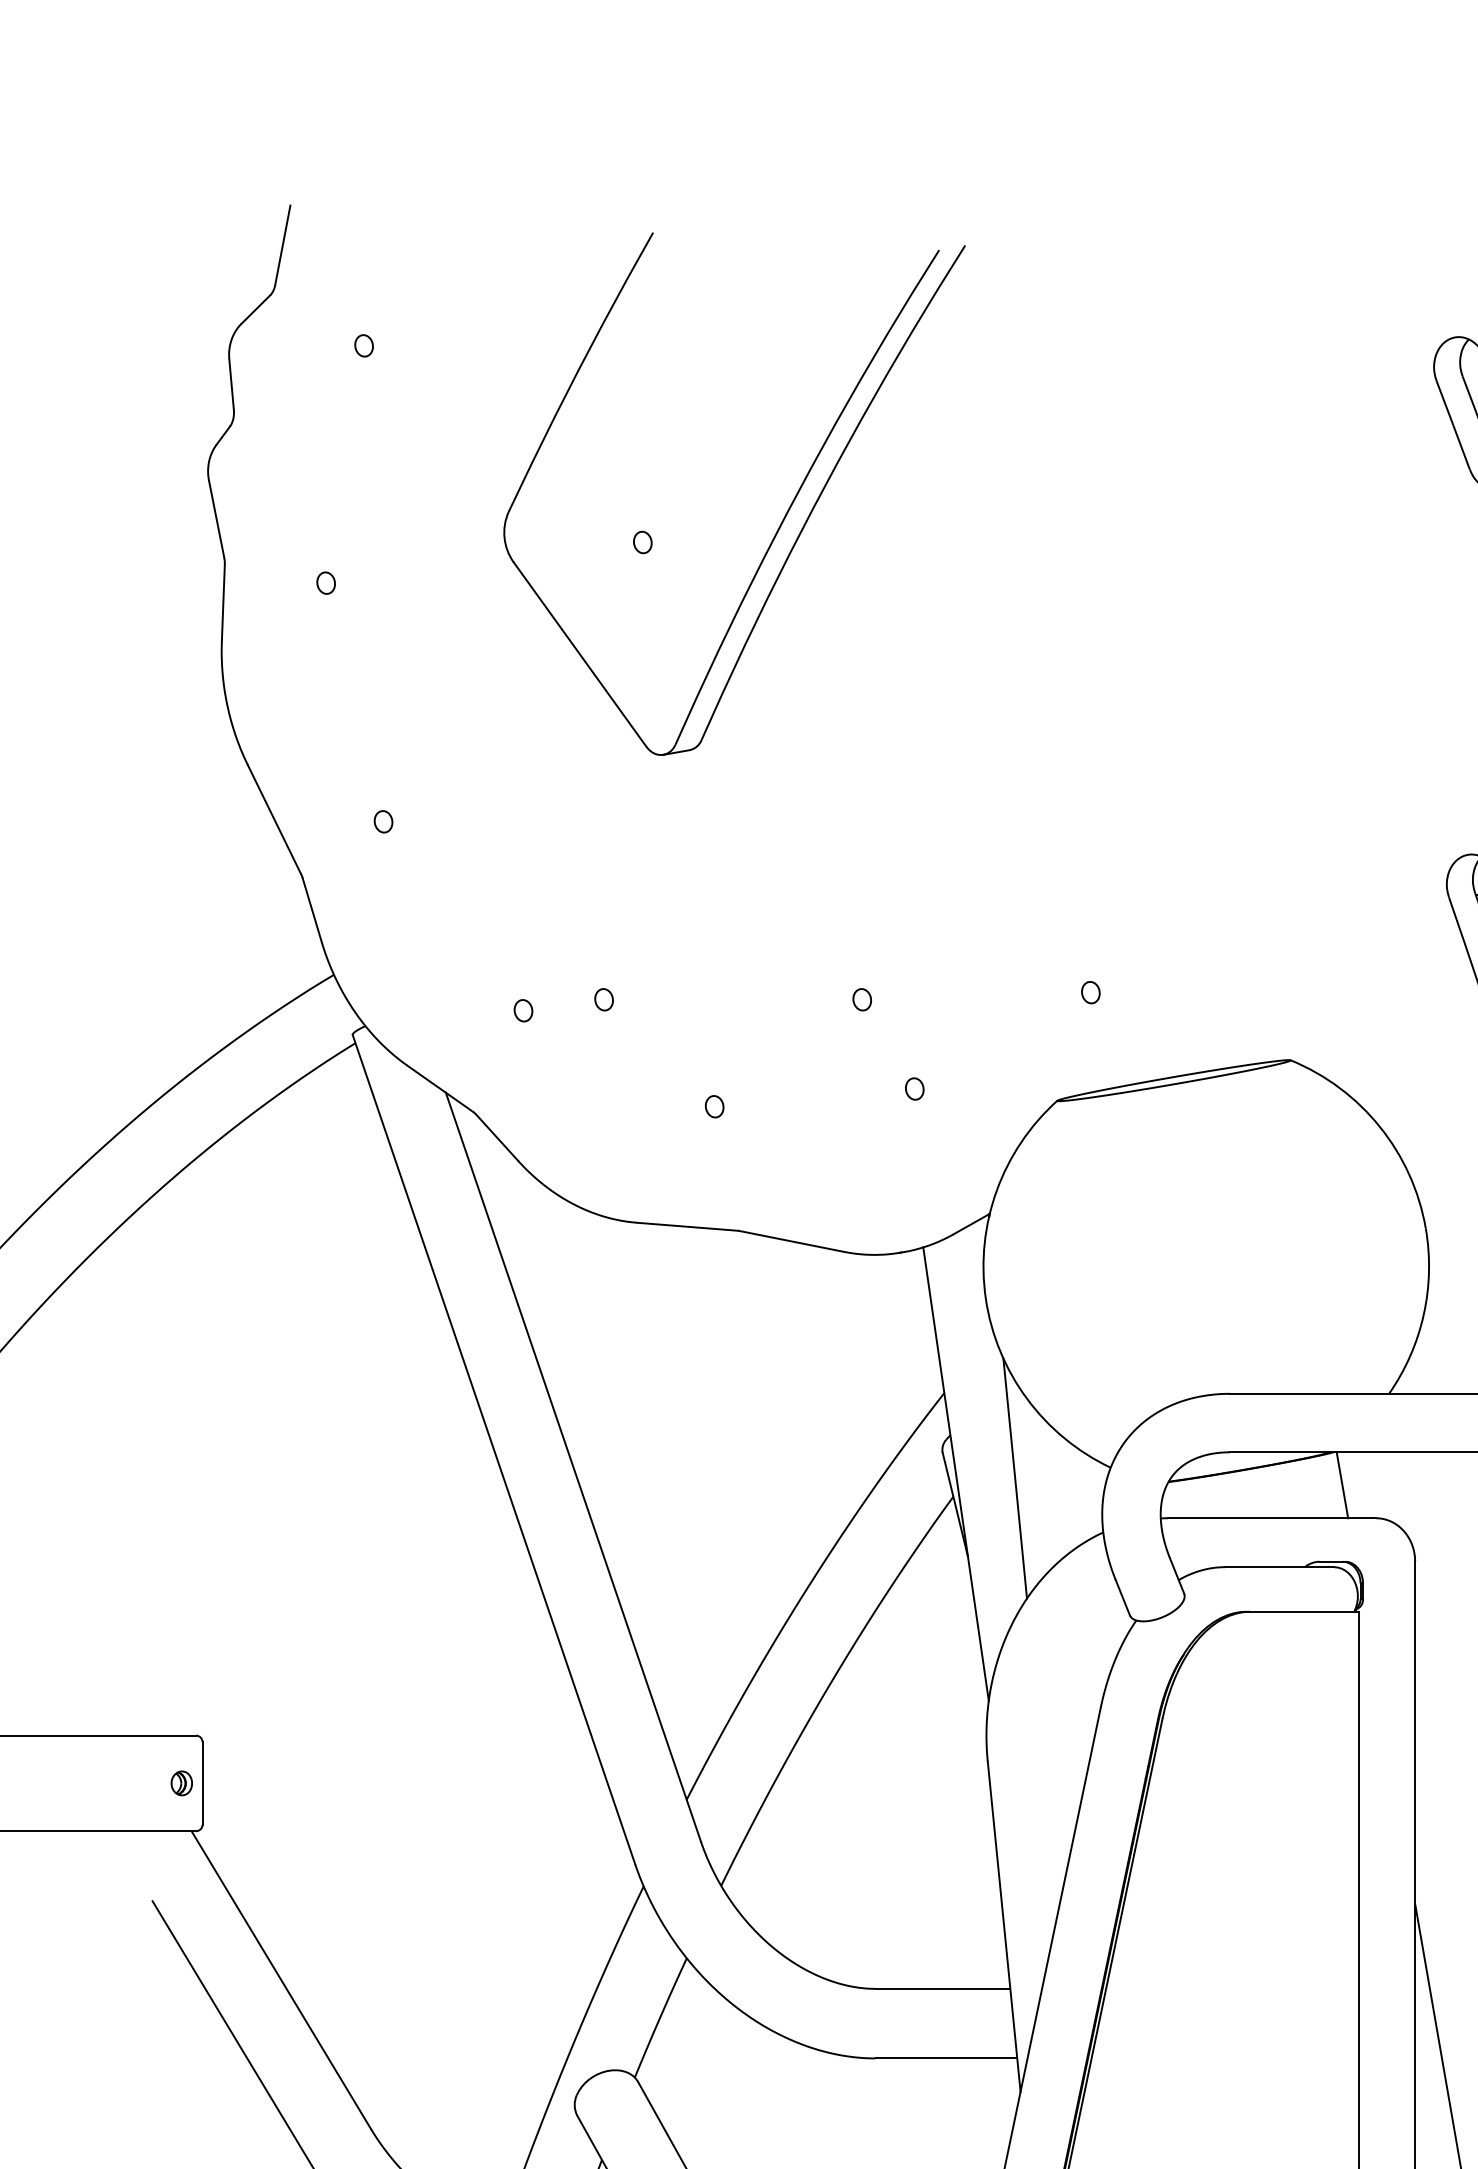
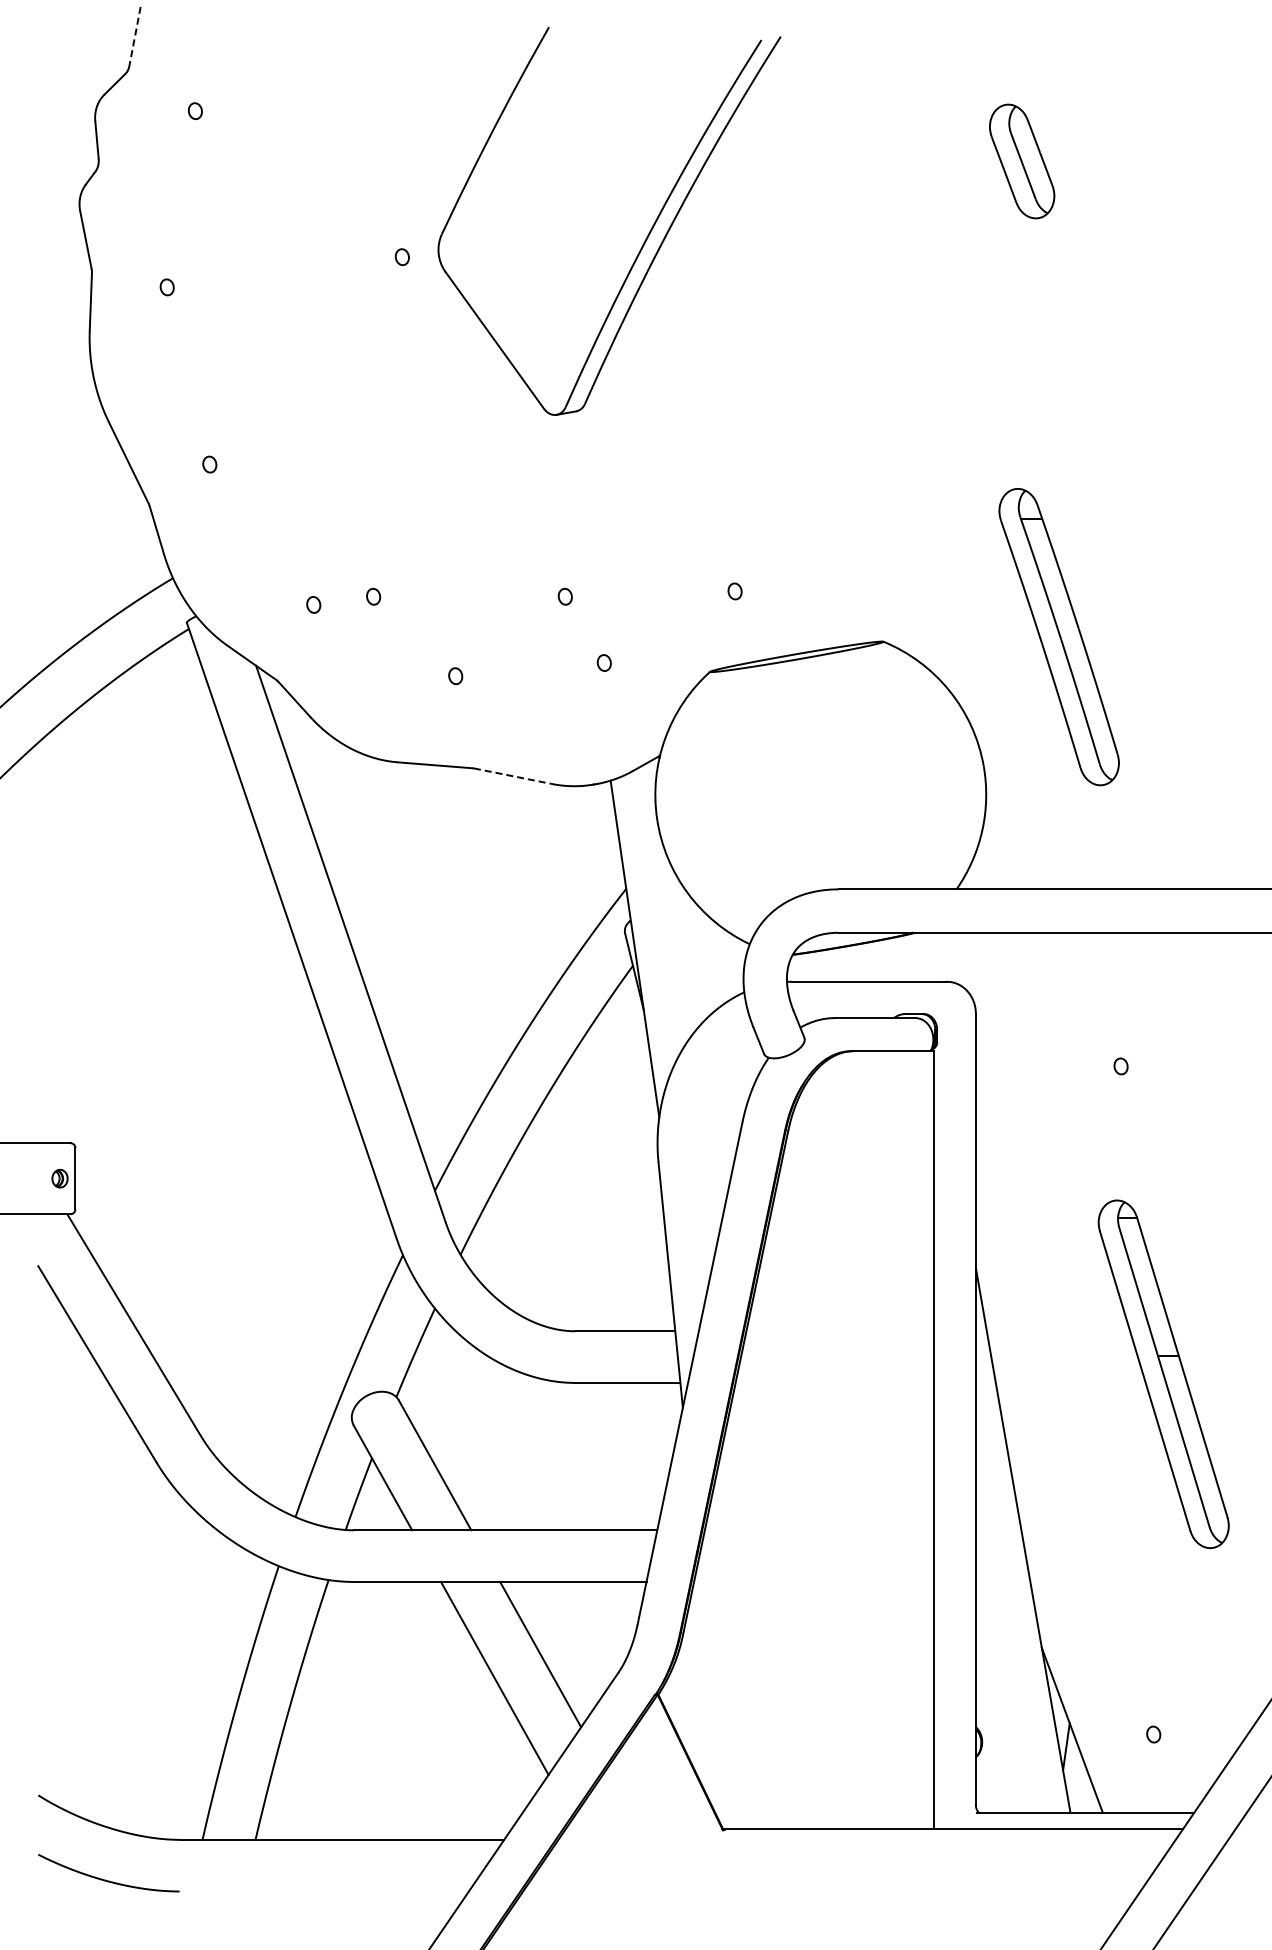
line: (282, 245) -> (134, 36), solid -> dashed
part: (783, 517) -> (645, 238), moved
line: (791, 1241) -> (512, 776), solid -> dashed
line: (1014, 1478) -> (678, 952), removed
line: (1341, 1484) -> (921, 956), removed

